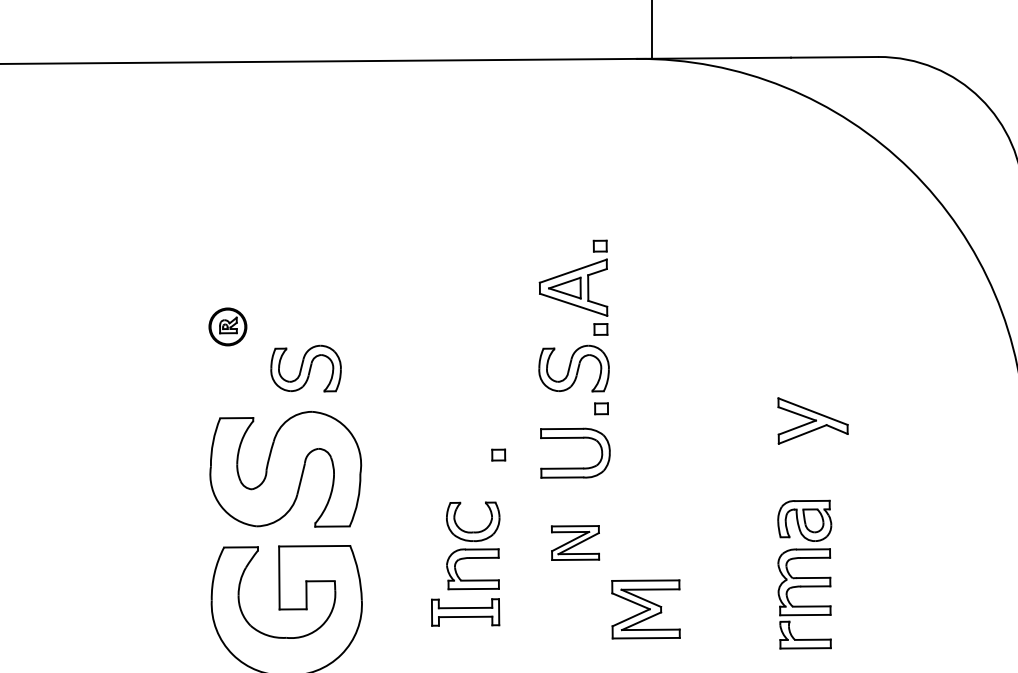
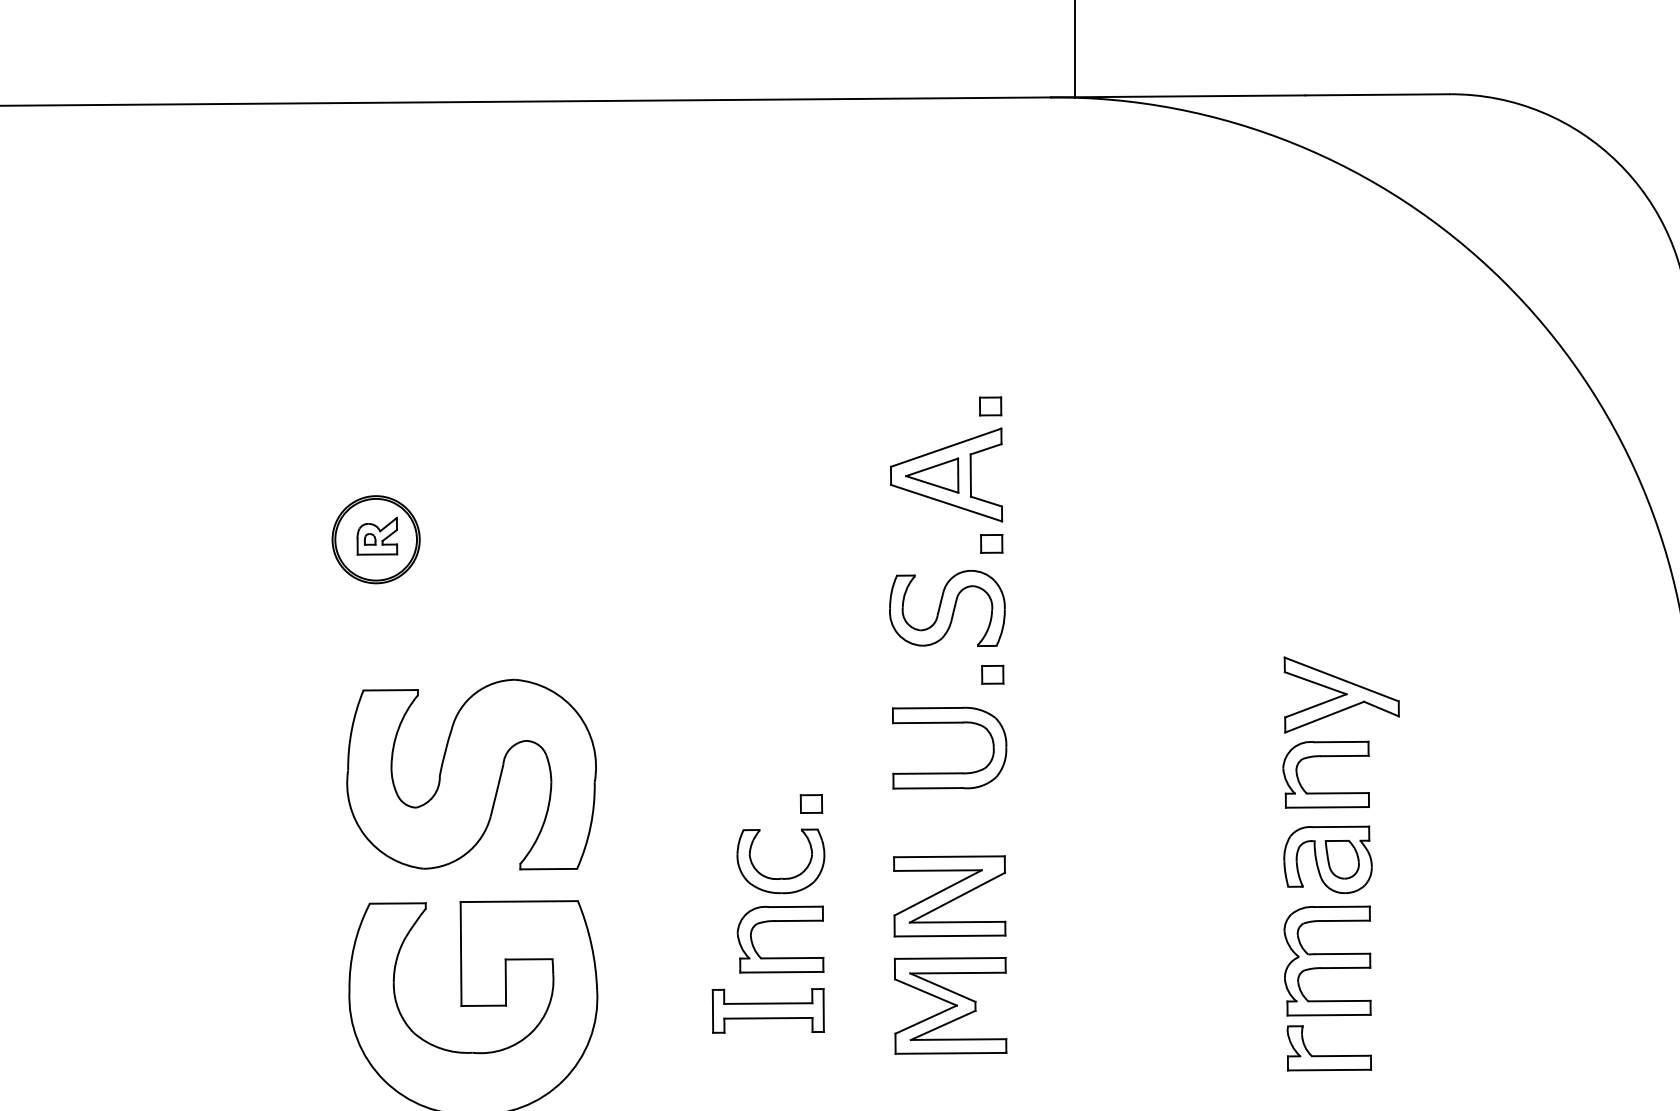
part: (227, 326) -> (375, 538), size x1.43
part: (305, 368) -> (504, 608), removed
part: (498, 454) -> (811, 803), moved
part: (803, 479) -> (1325, 791), added
part: (575, 542) -> (949, 895), size x1.43
part: (645, 609) -> (949, 1006), moved

